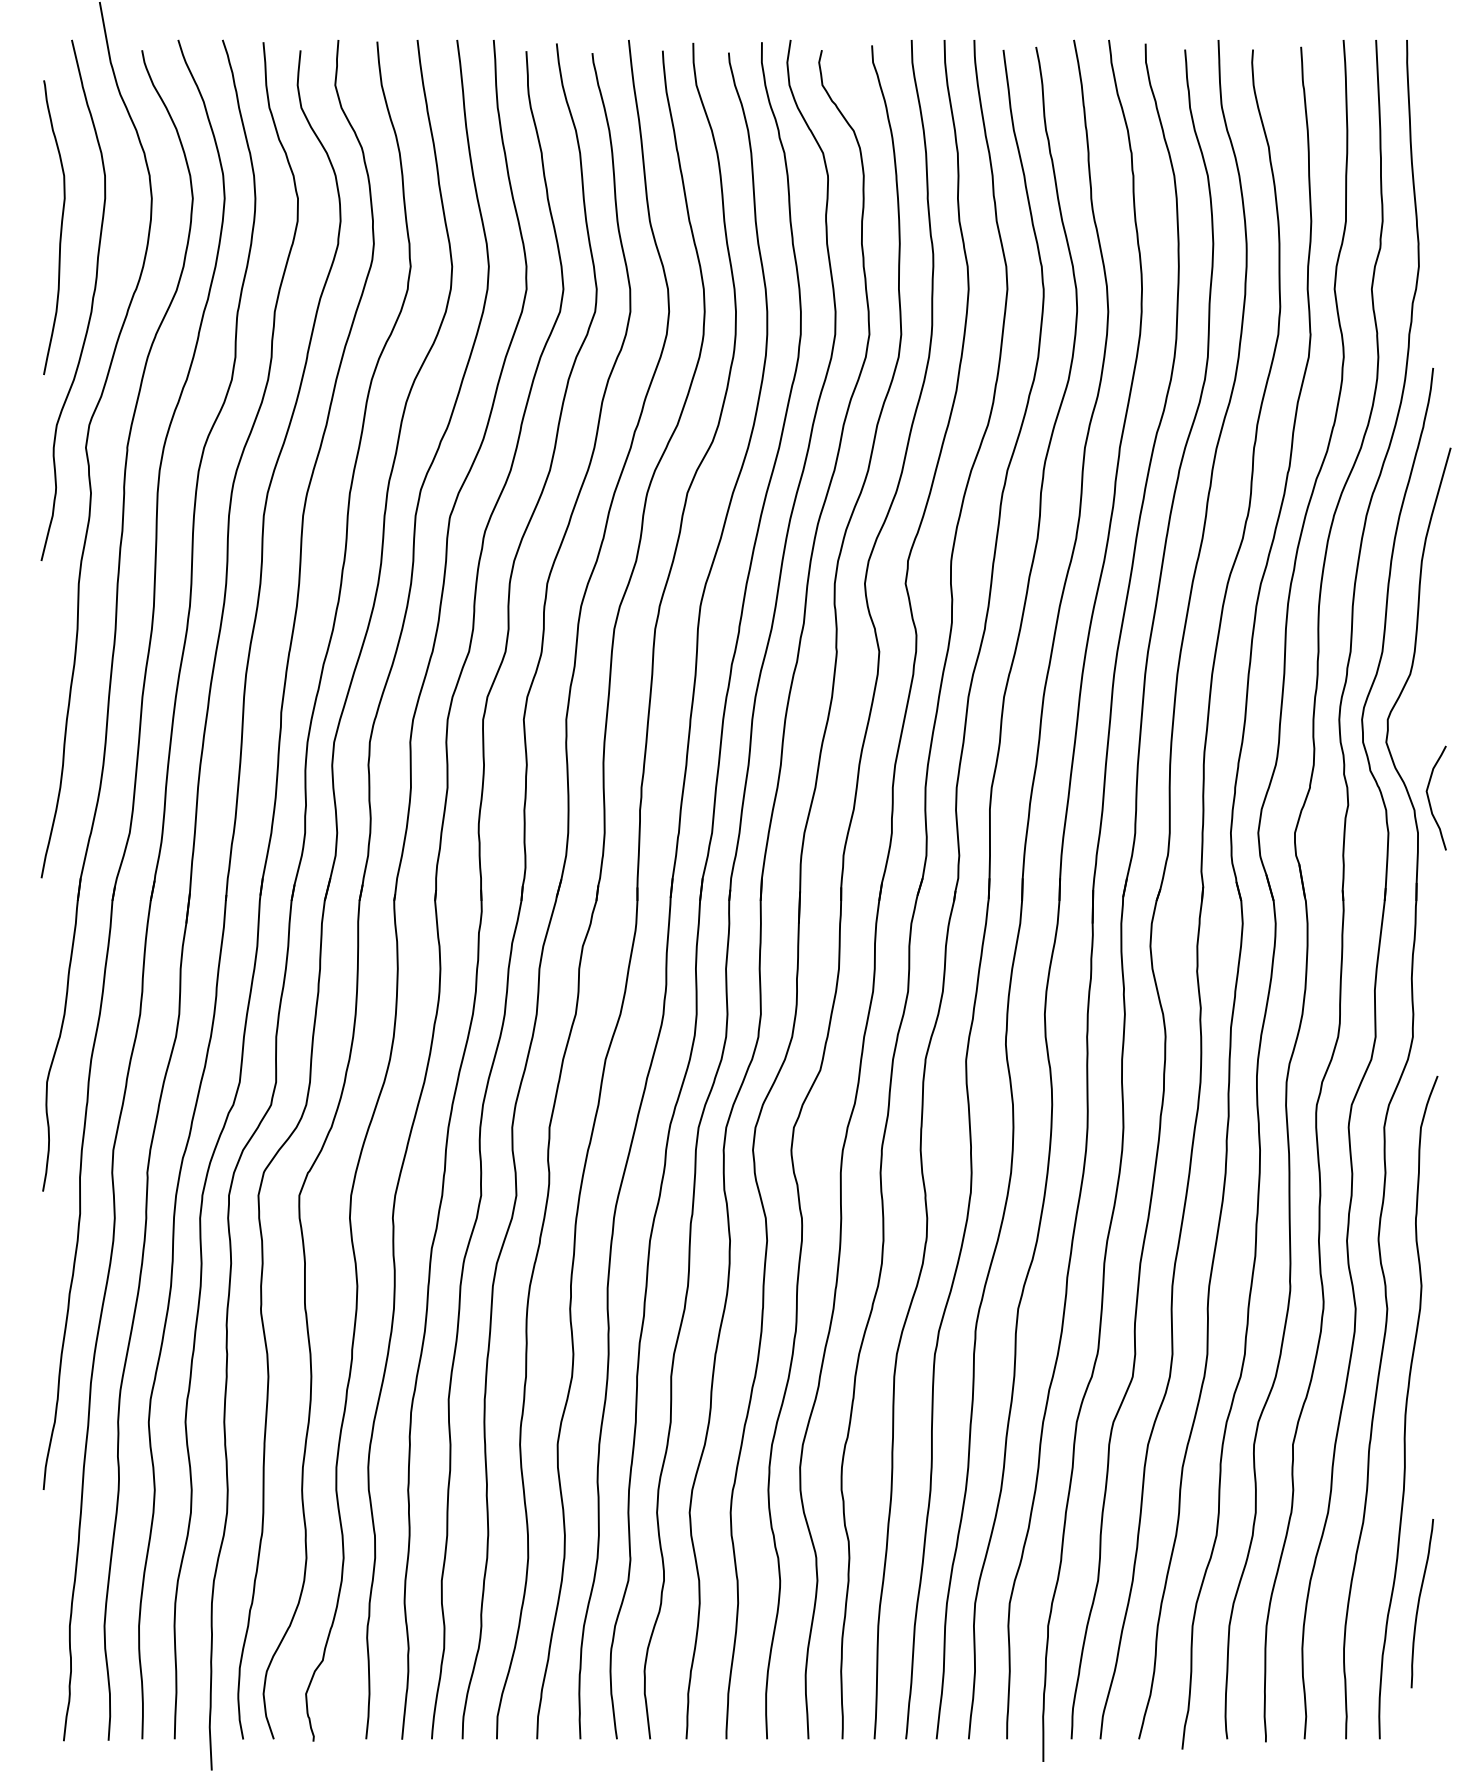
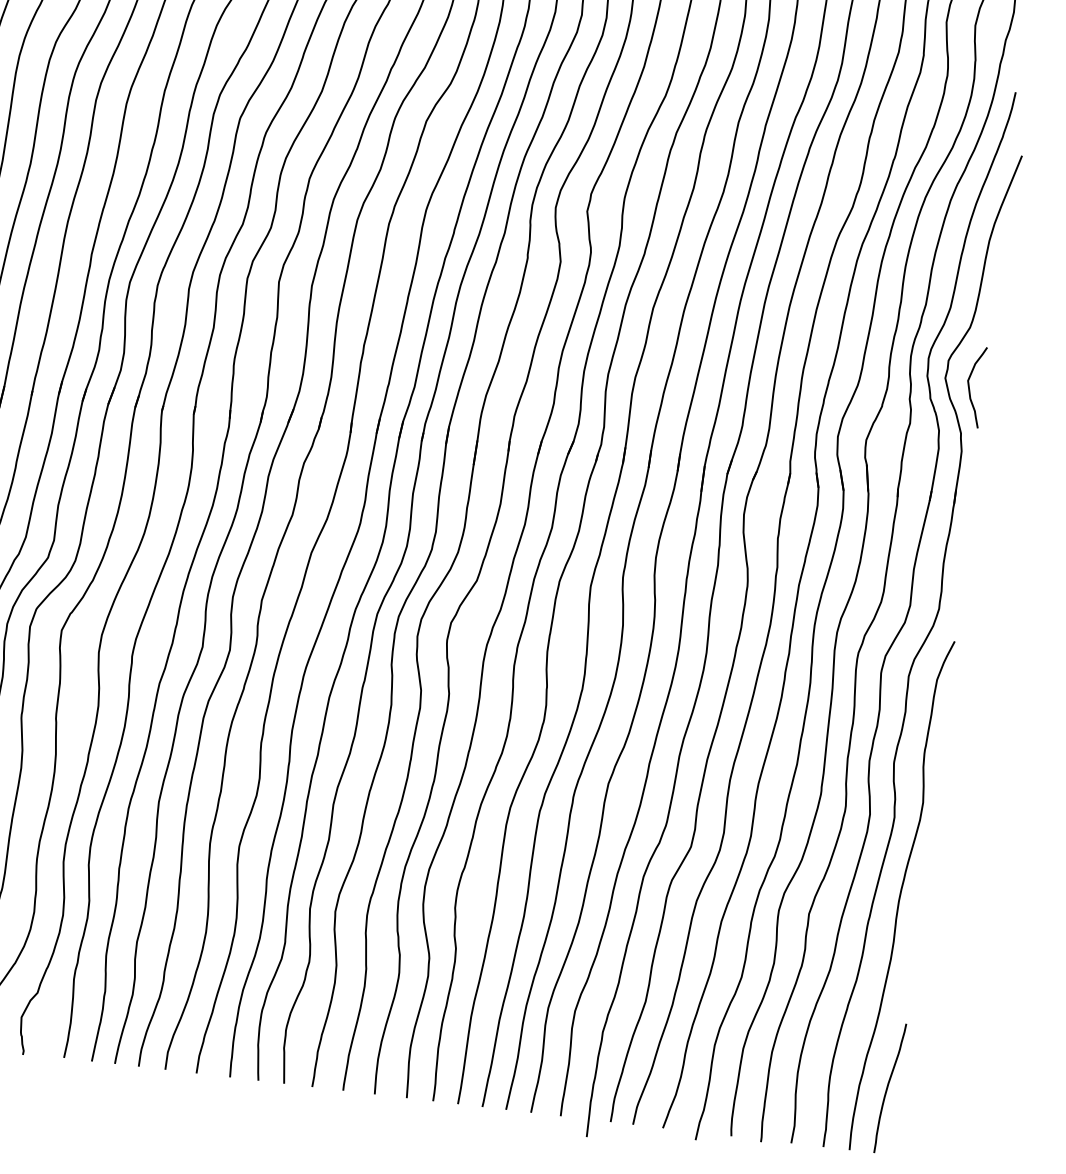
curve: (1429, 797) -> (969, 385), moved
curve: (1419, 1603) -> (888, 1088), moved

